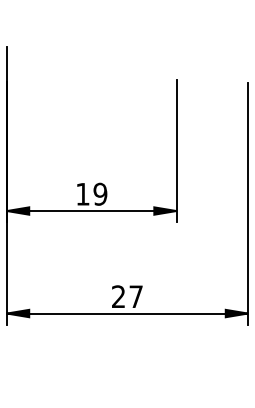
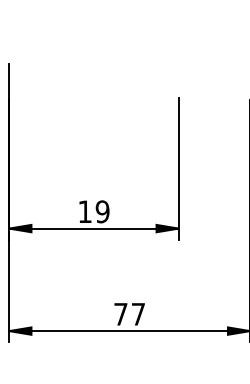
text: (118, 296) -> (120, 314), 27 -> 77

